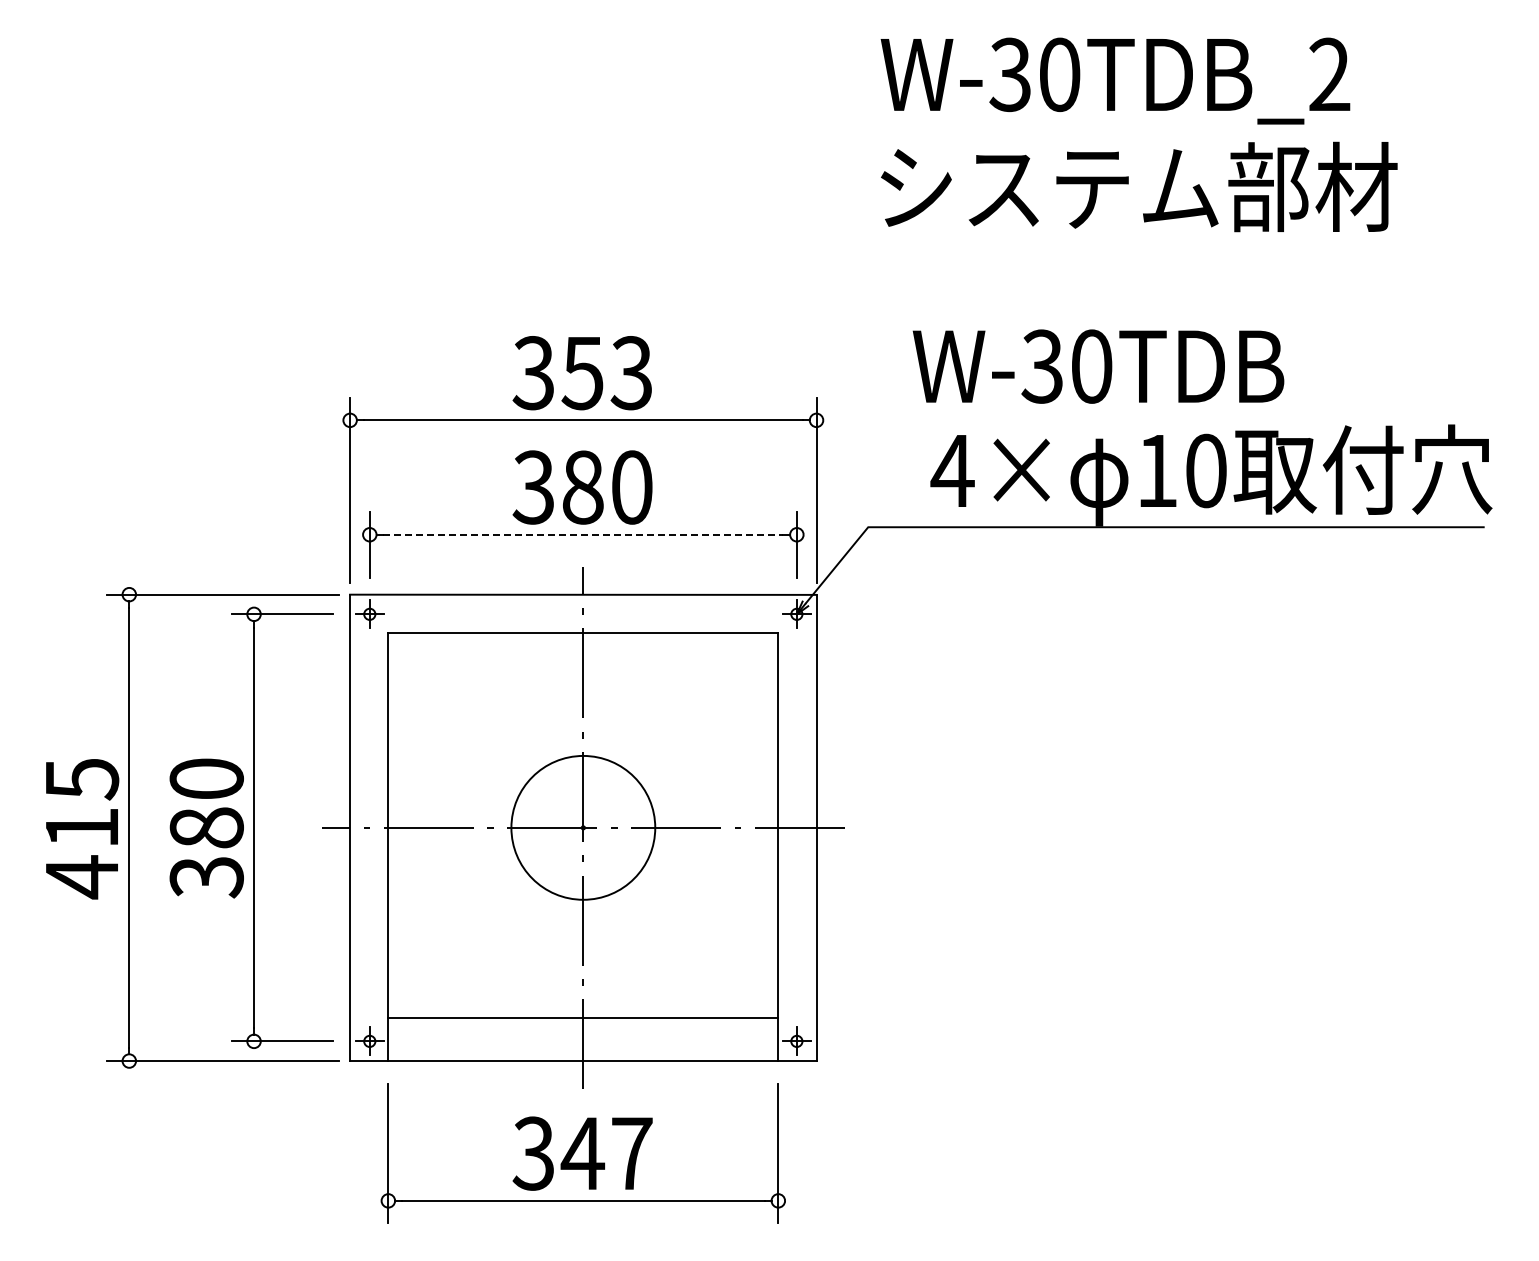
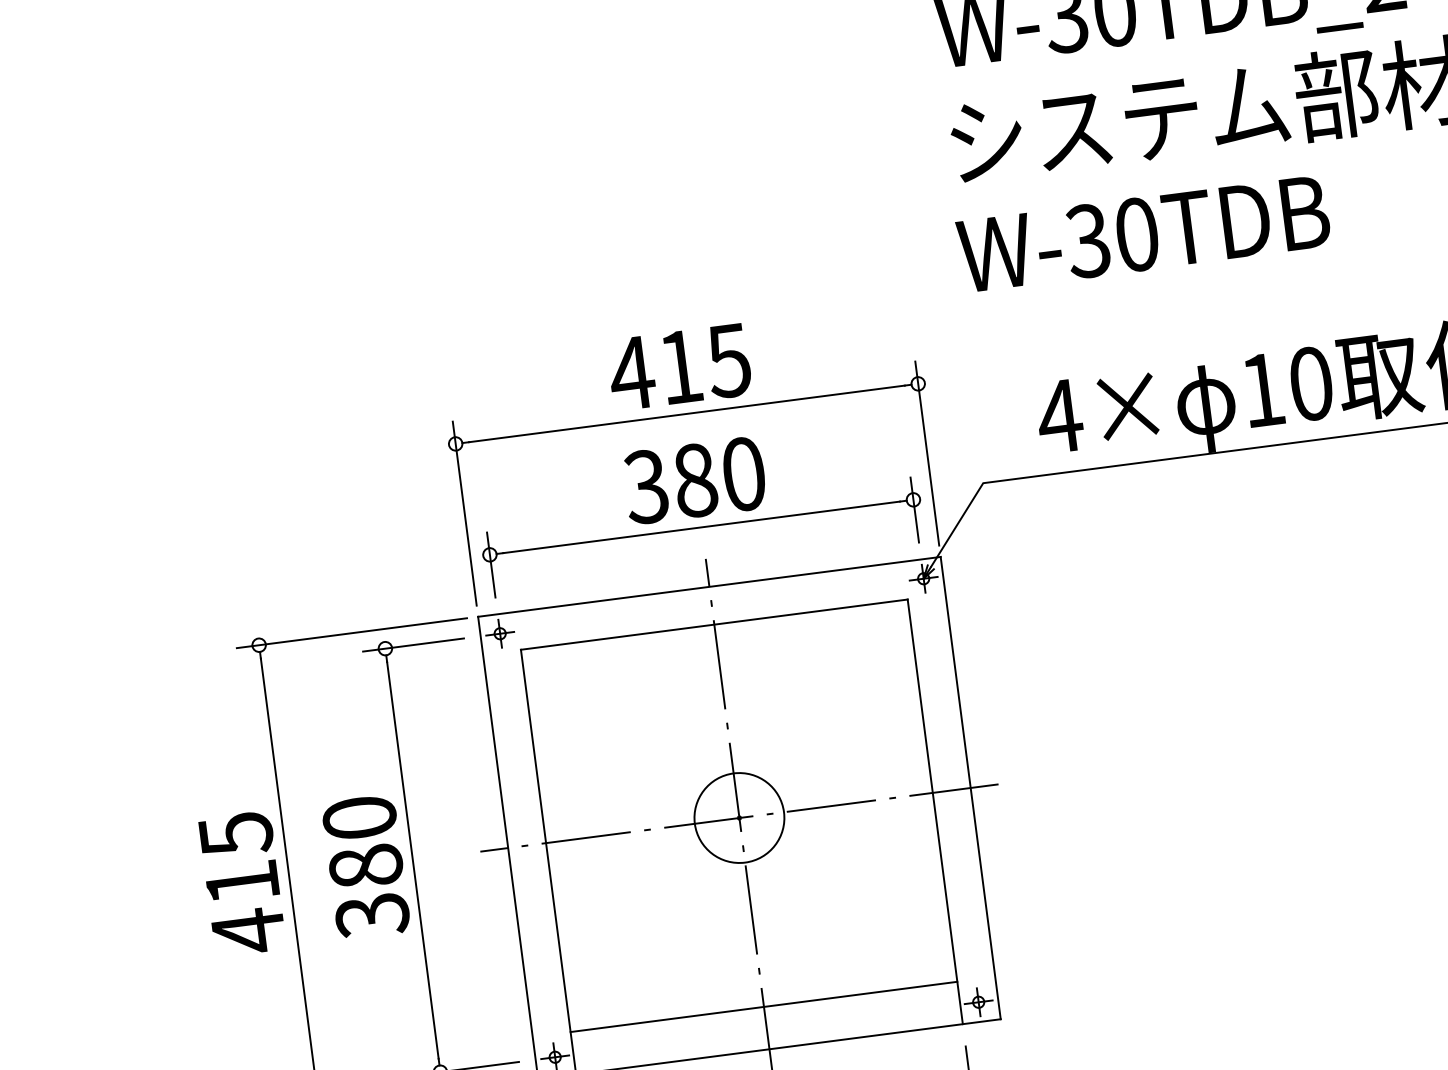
text: (1098, 366) -> (1143, 233), moved
text: (581, 373) -> (679, 367), 353 -> 415
line: (583, 534) -> (701, 527), dashed -> solid
circle: (583, 827) -> (739, 817), size x0.62

